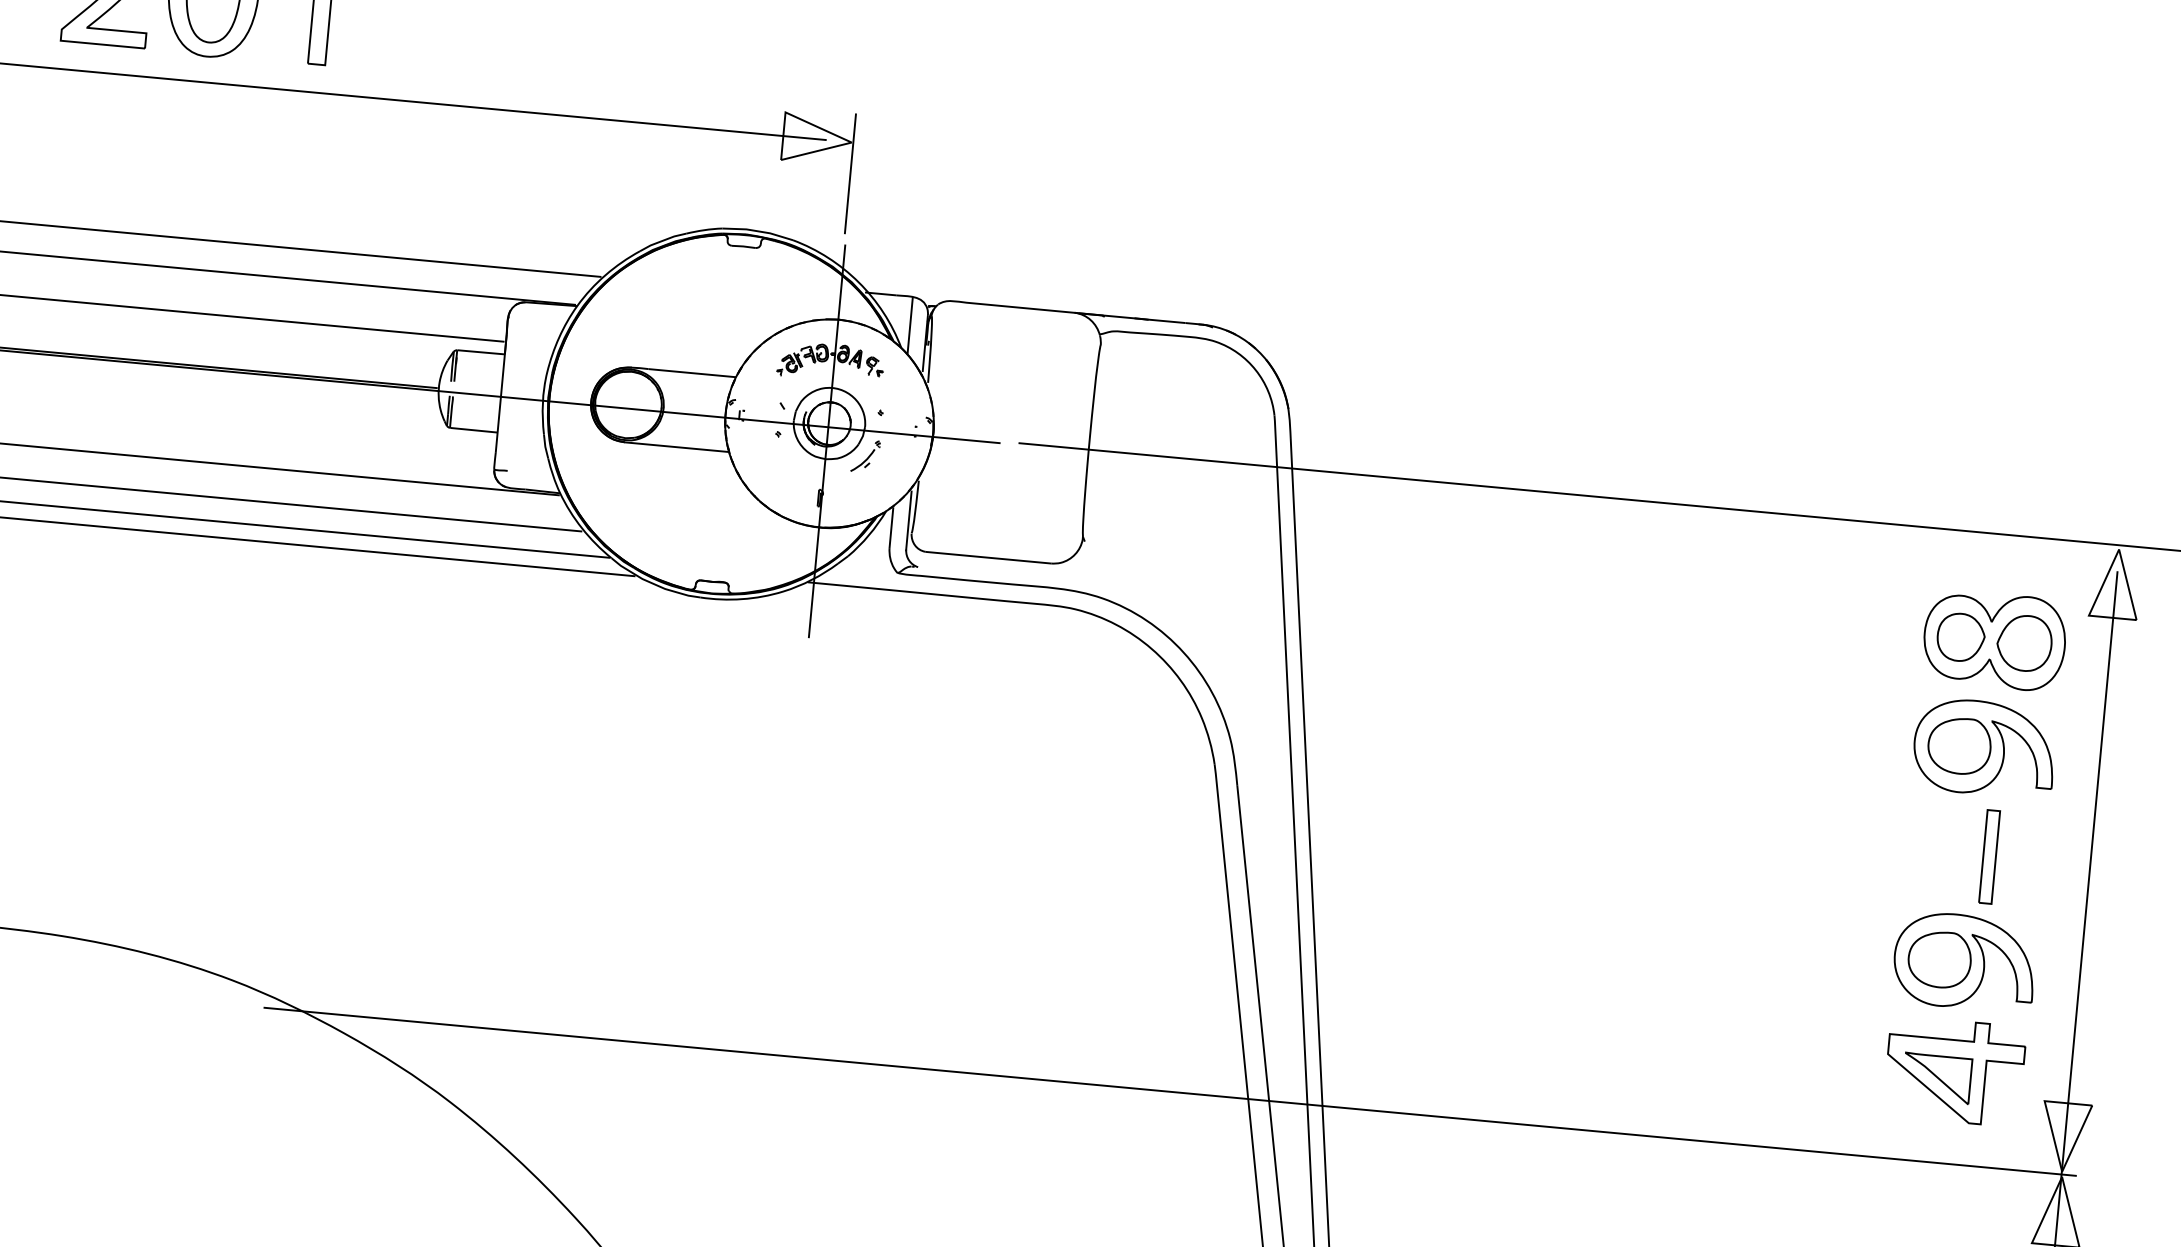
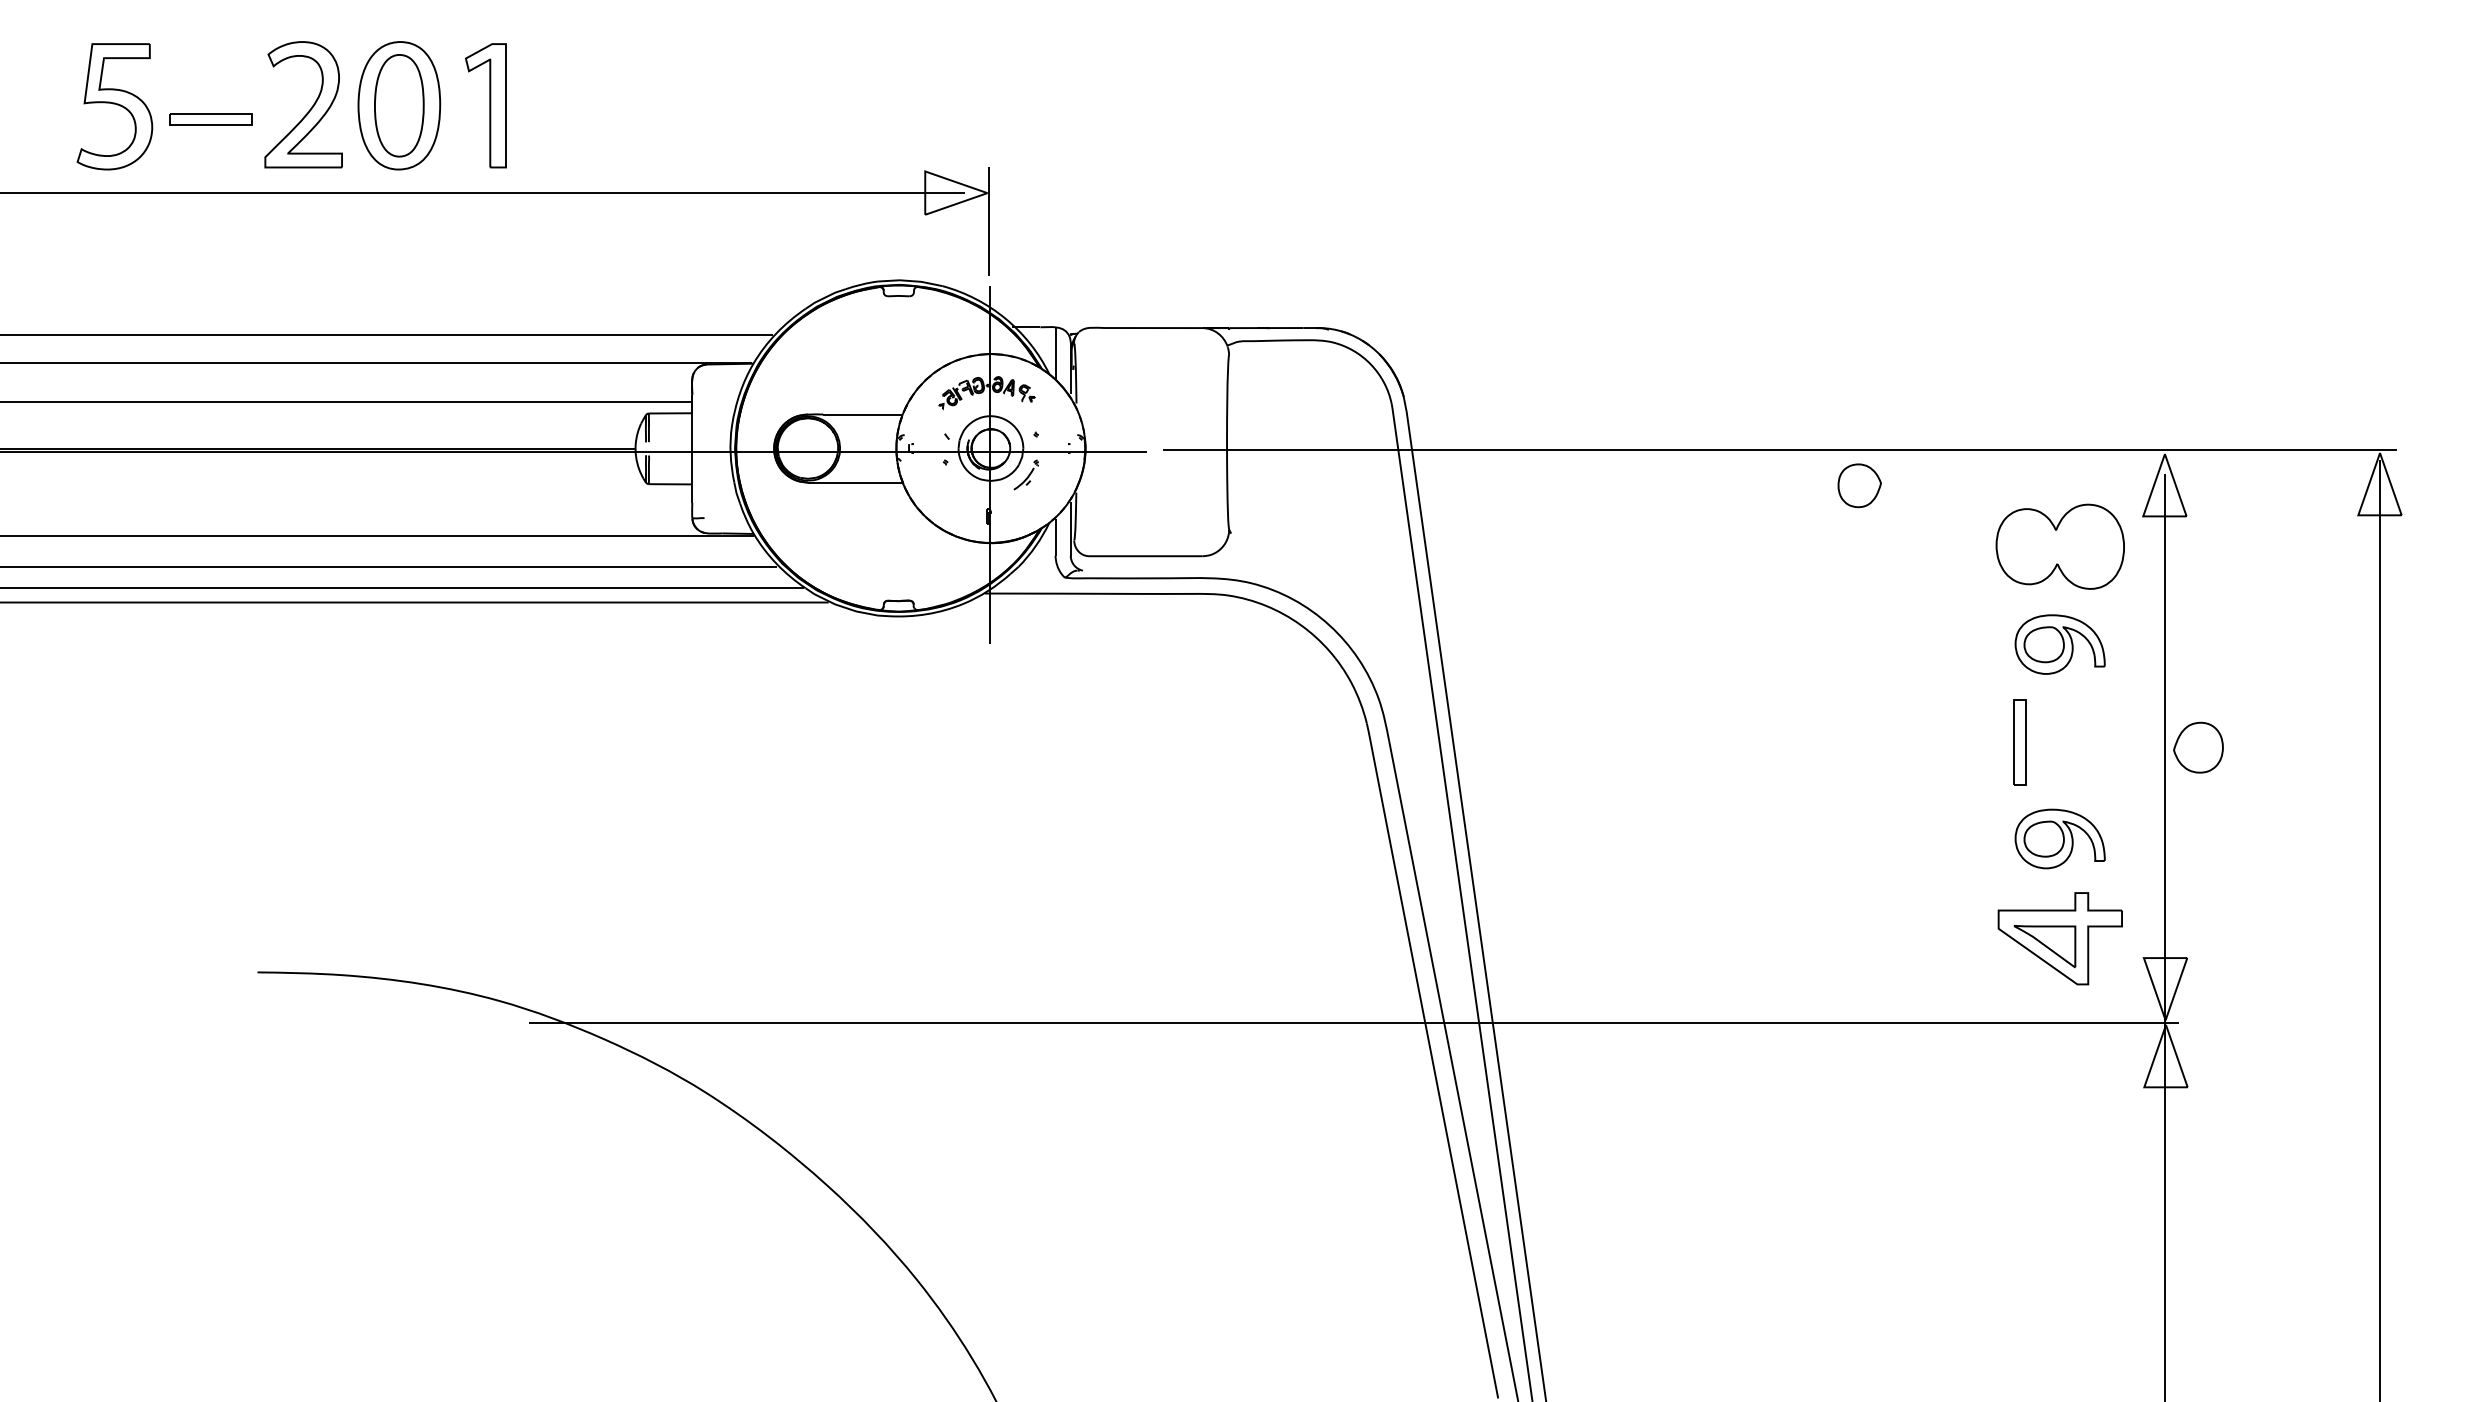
part: (1960, 637) -> (1859, 485), moved
part: (2024, 643) -> (2198, 747), moved
part: (1983, 747) -> (2059, 644), size x0.7
part: (1989, 857) -> (2019, 742), moved
part: (1964, 961) -> (2059, 838), size x0.7

